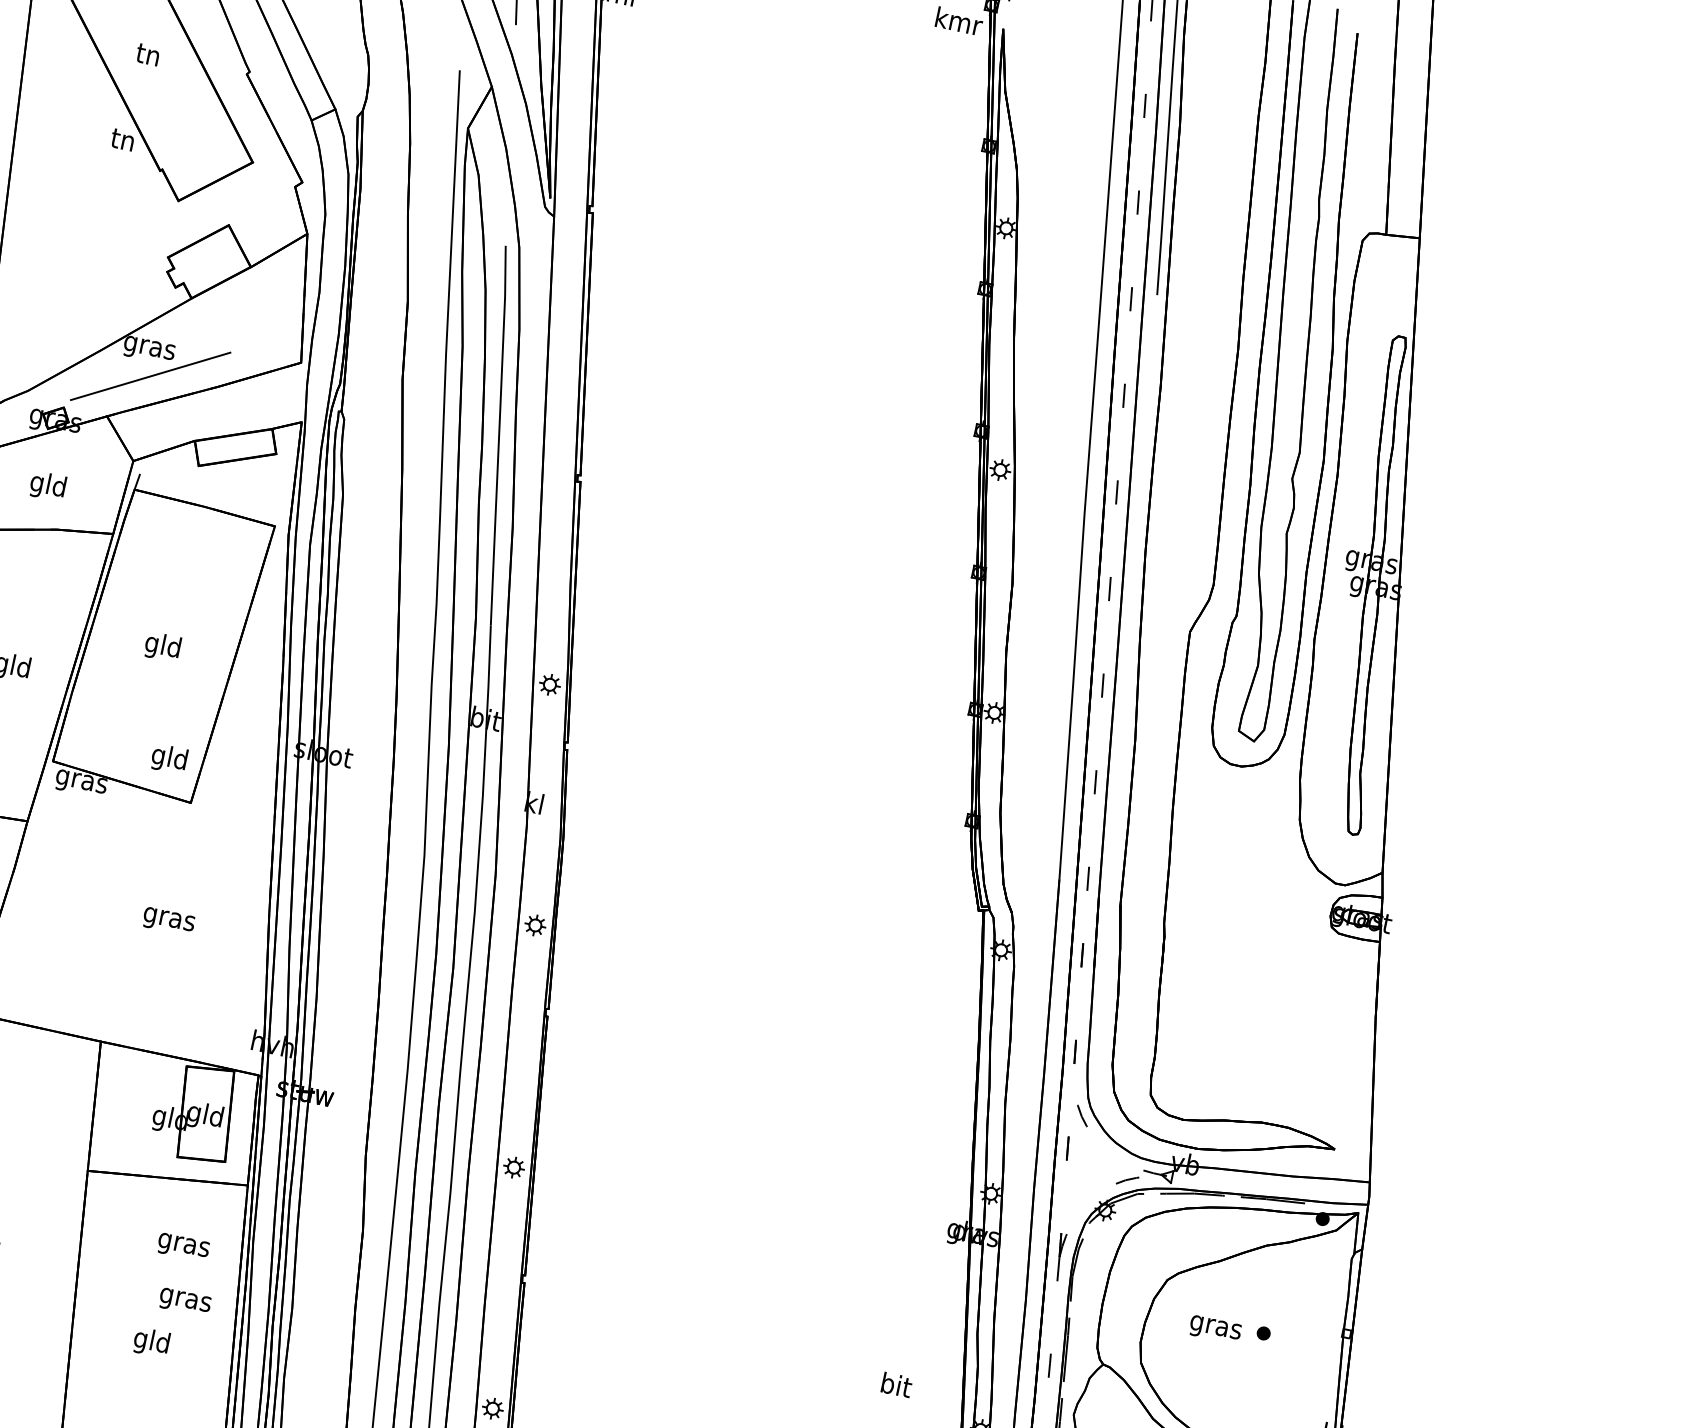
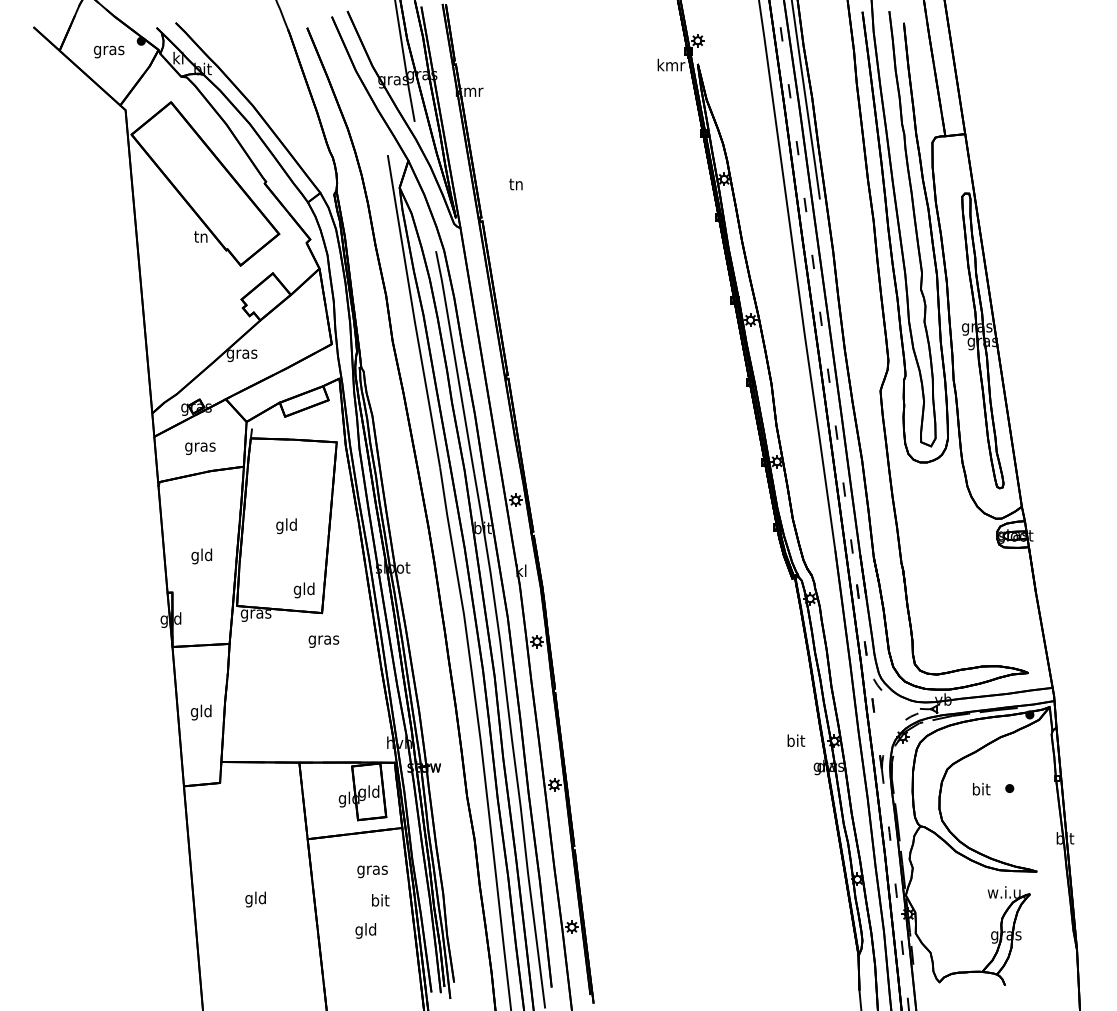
text: (147, 54) -> (515, 184), moved
line: (149, 375) -> (245, 370), removed
text: (48, 487) -> (200, 447), gld -> gras
text: (168, 921) -> (323, 641), moved
text: (186, 1299) -> (380, 901), gras -> bit
text: (1216, 1326) -> (981, 790), gras -> bit
text: (897, 1384) -> (796, 740), moved

